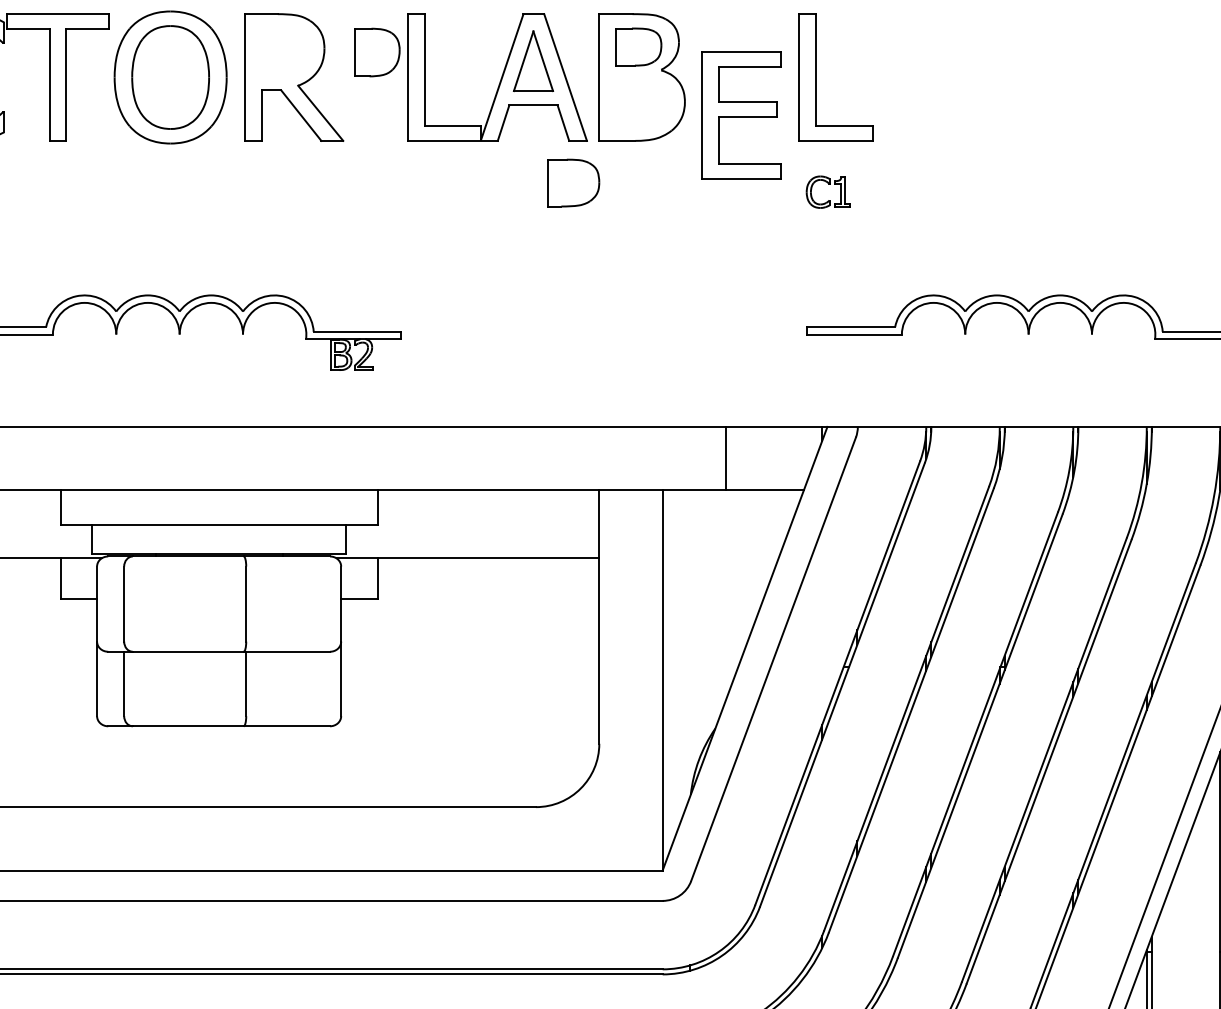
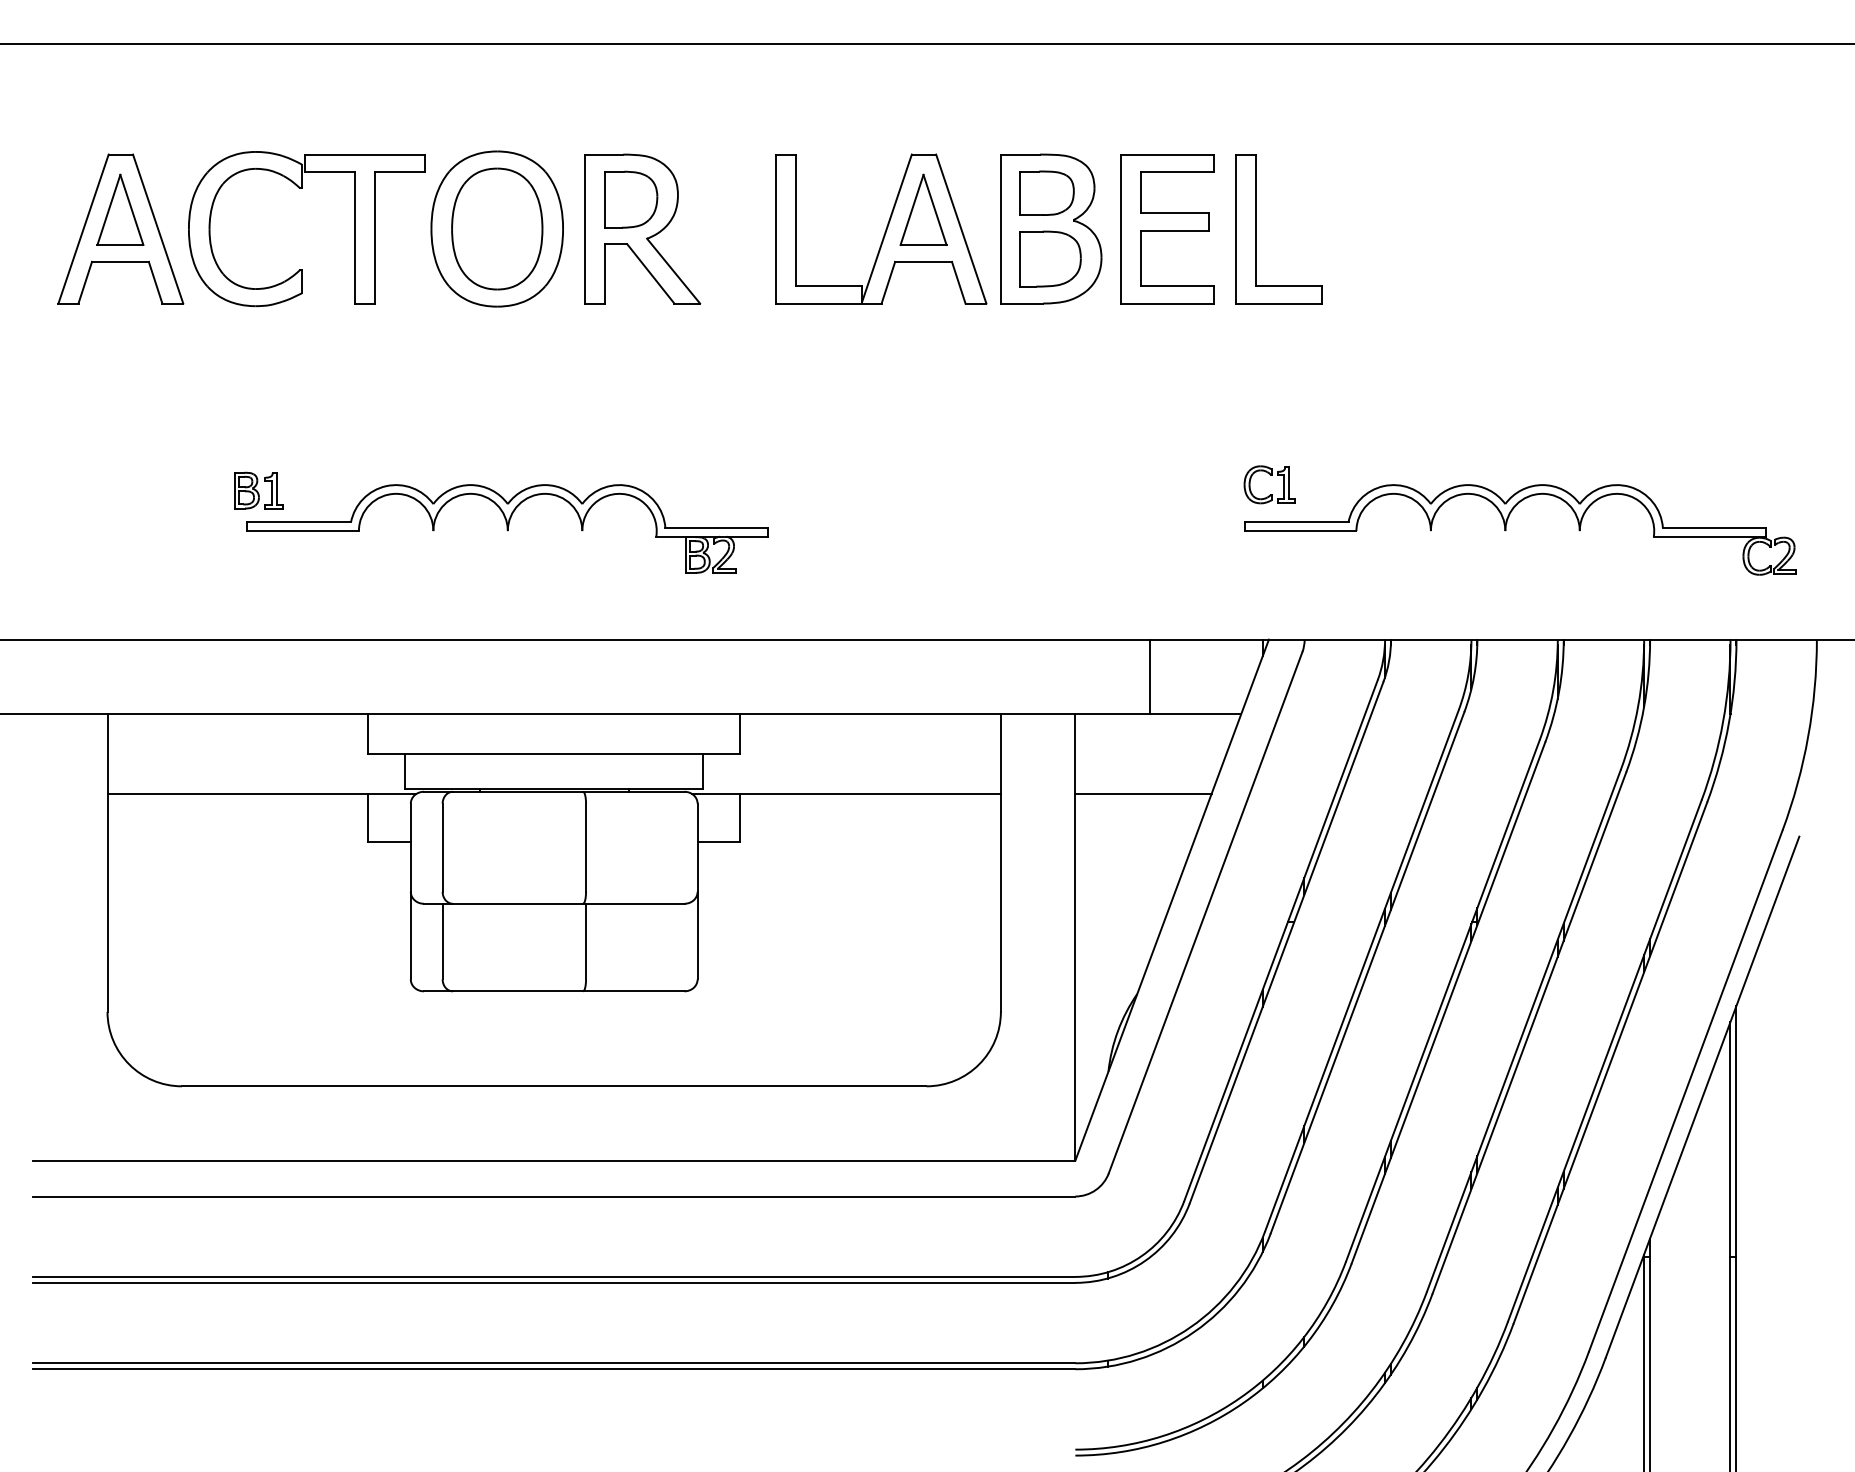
part: (377, 52) -> (631, 199), moved
part: (741, 116) -> (1167, 229), moved
part: (573, 182) -> (1050, 258), moved
part: (828, 184) -> (1270, 475), moved
line: (720, 558) -> (1143, 794), added

